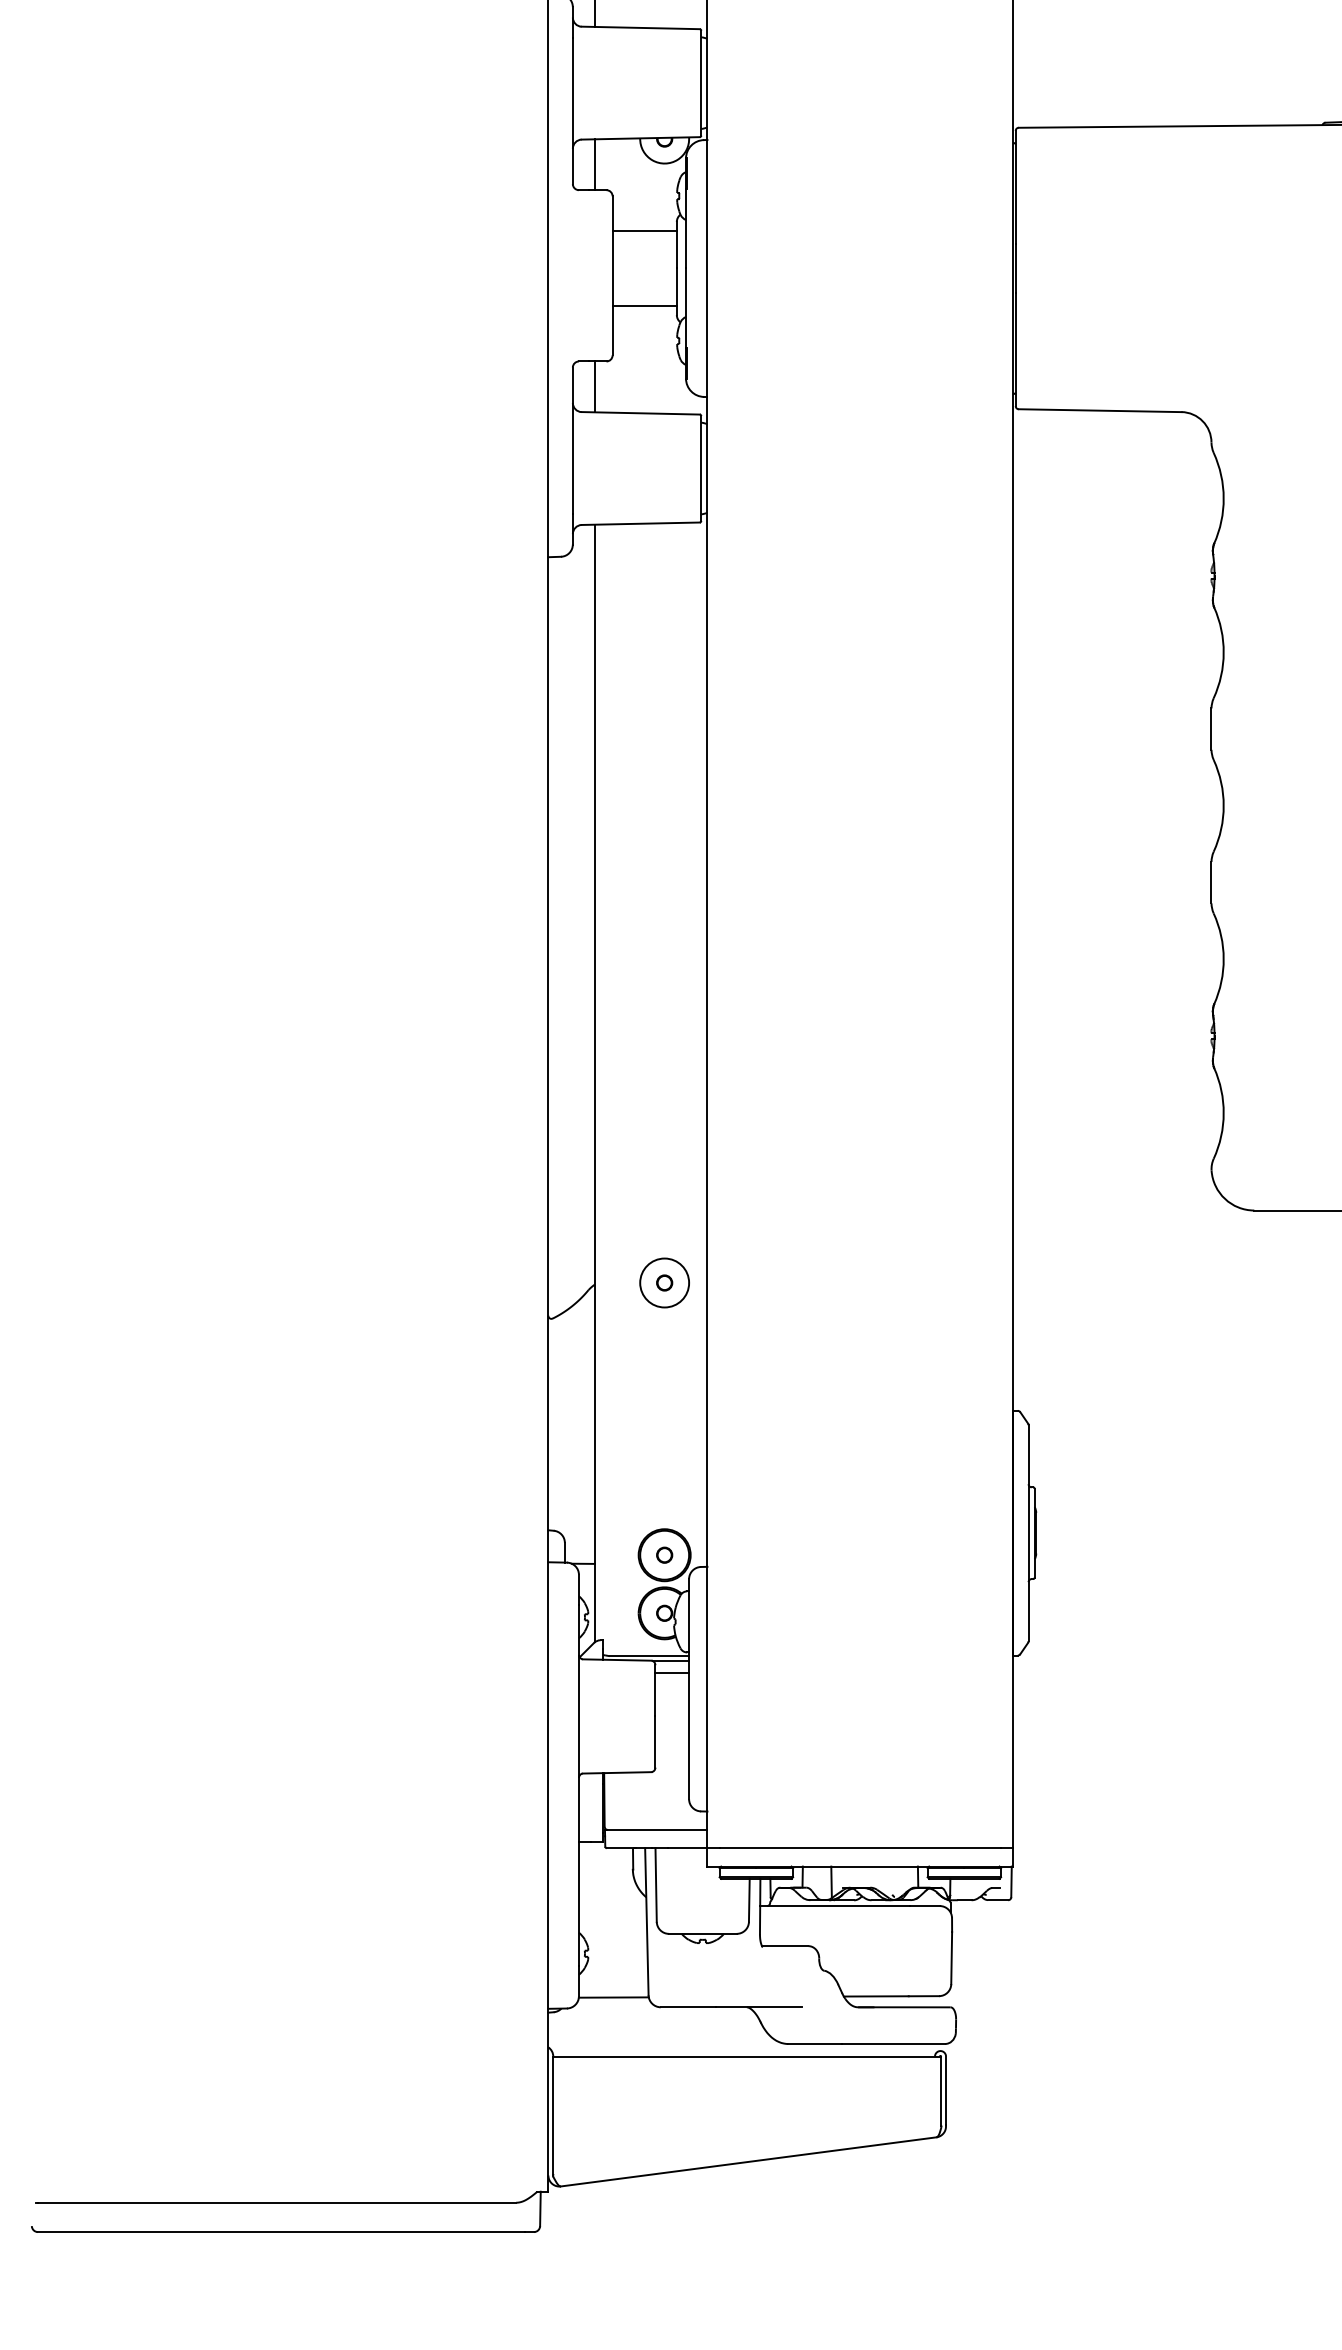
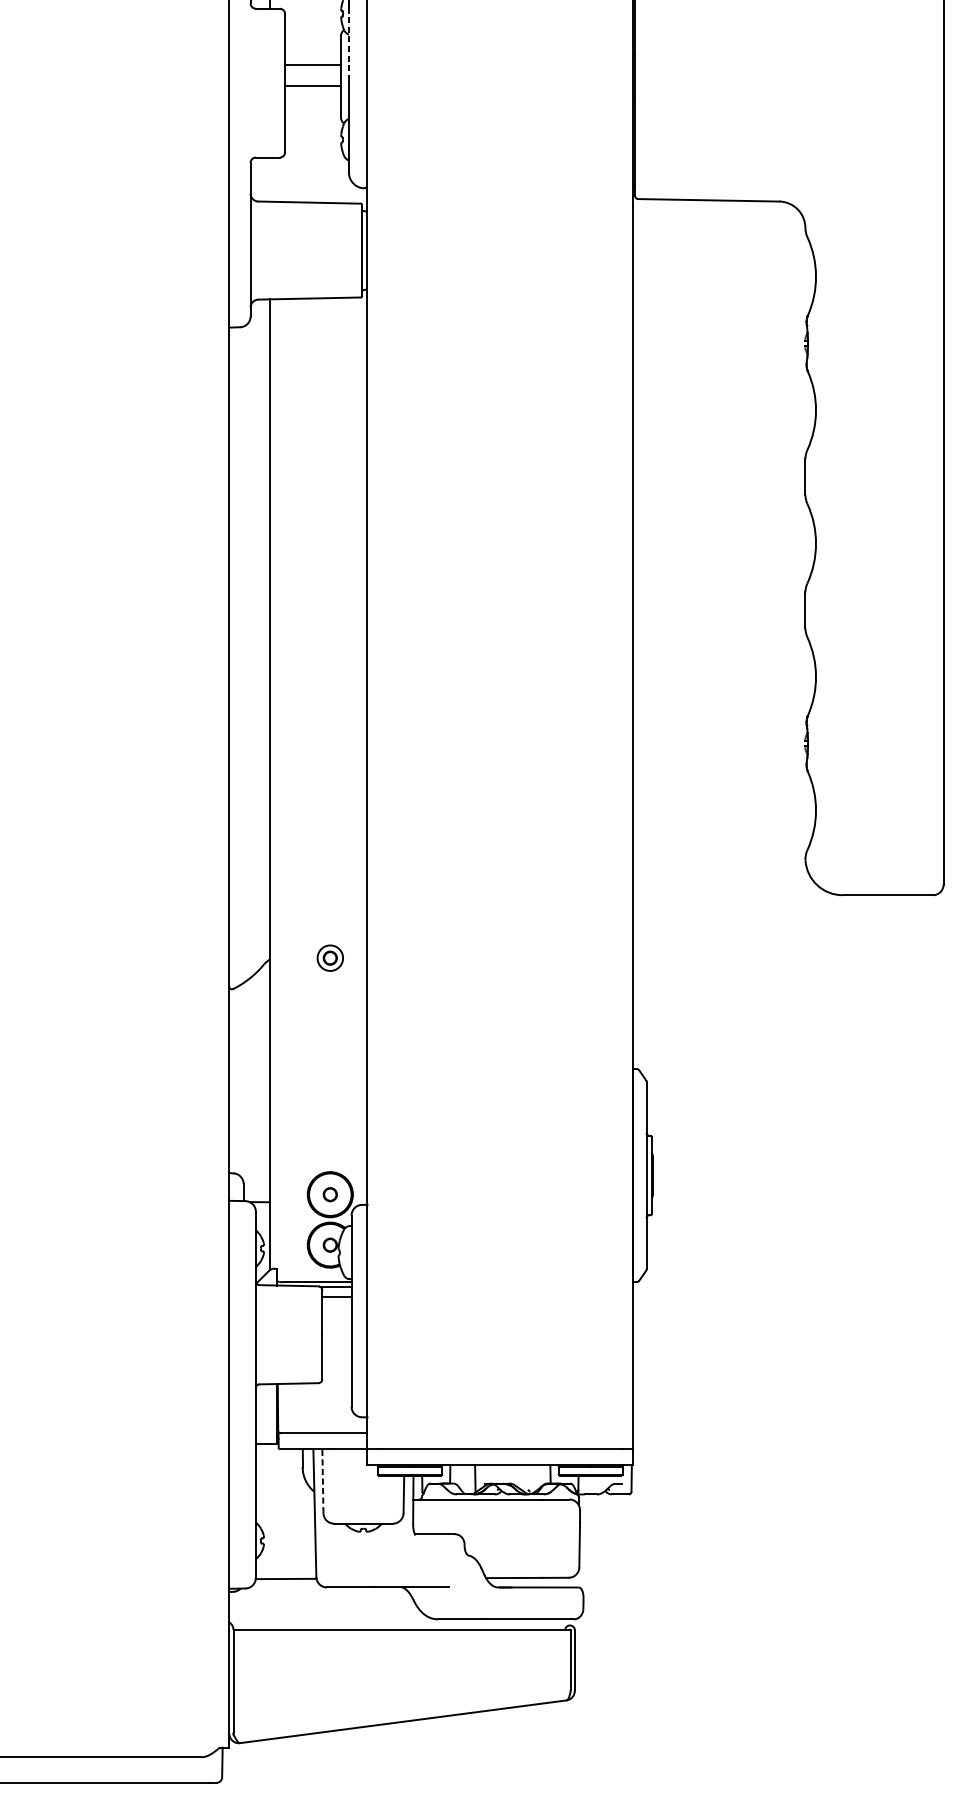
line: (686, 228) -> (349, 42), solid -> dashed
line: (644, 230) -> (312, 86), moved
line: (644, 306) -> (312, 64), moved
line: (594, 386) -> (269, 179), removed
circle: (664, 1282) -> (330, 957), size x0.6
line: (656, 1885) -> (323, 1481), solid -> dashed

